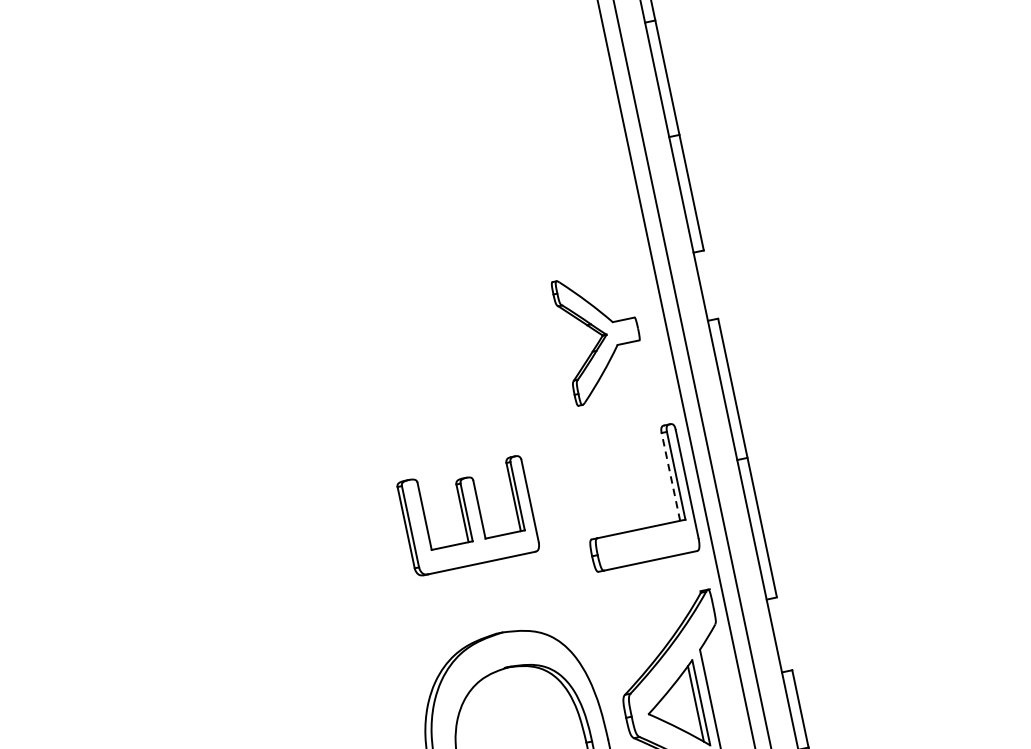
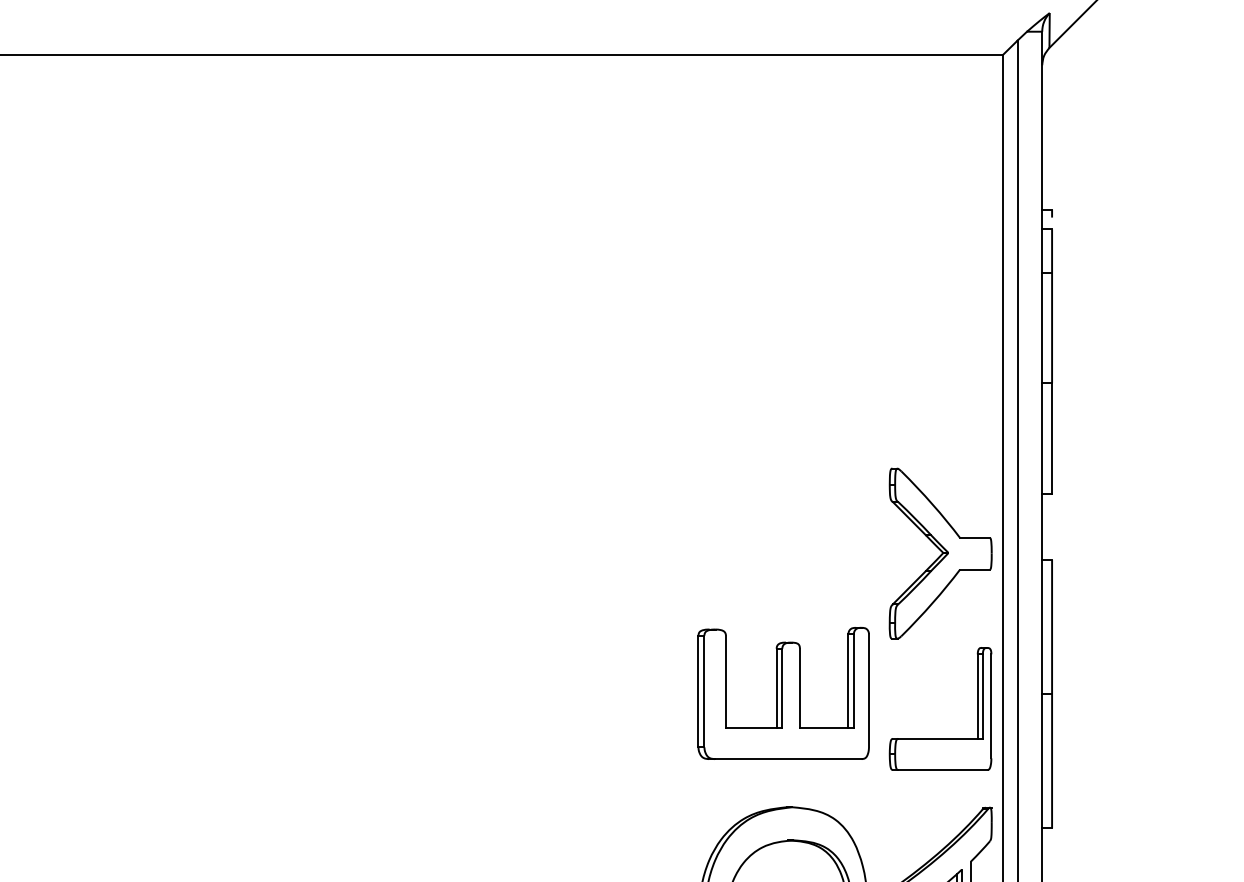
part: (600, 336) -> (940, 553), size x1.43
line: (670, 476) -> (977, 696), dashed -> solid
part: (468, 515) -> (783, 692), size x1.43

